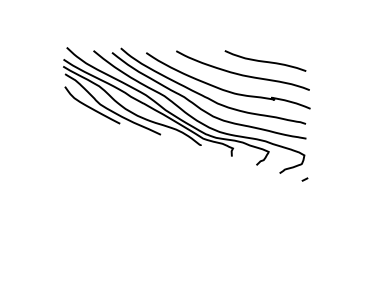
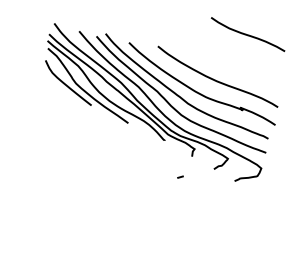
curve: (265, 60) -> (248, 34), moved
line: (304, 179) -> (180, 176), moved

